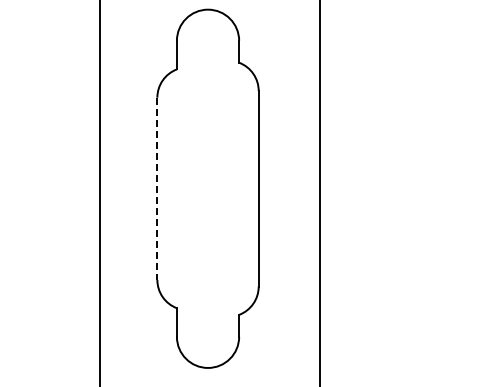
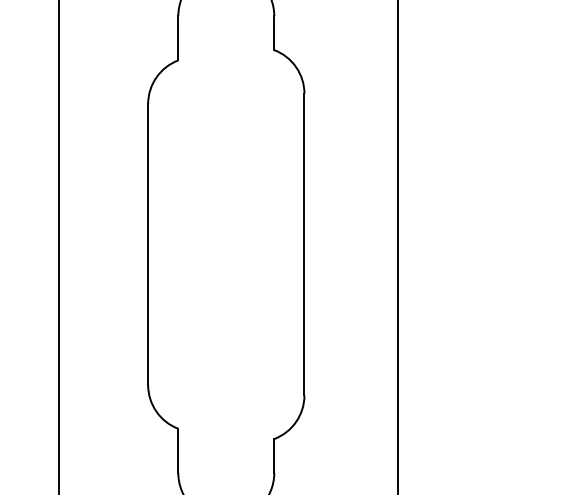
line: (157, 189) -> (148, 245), dashed -> solid

